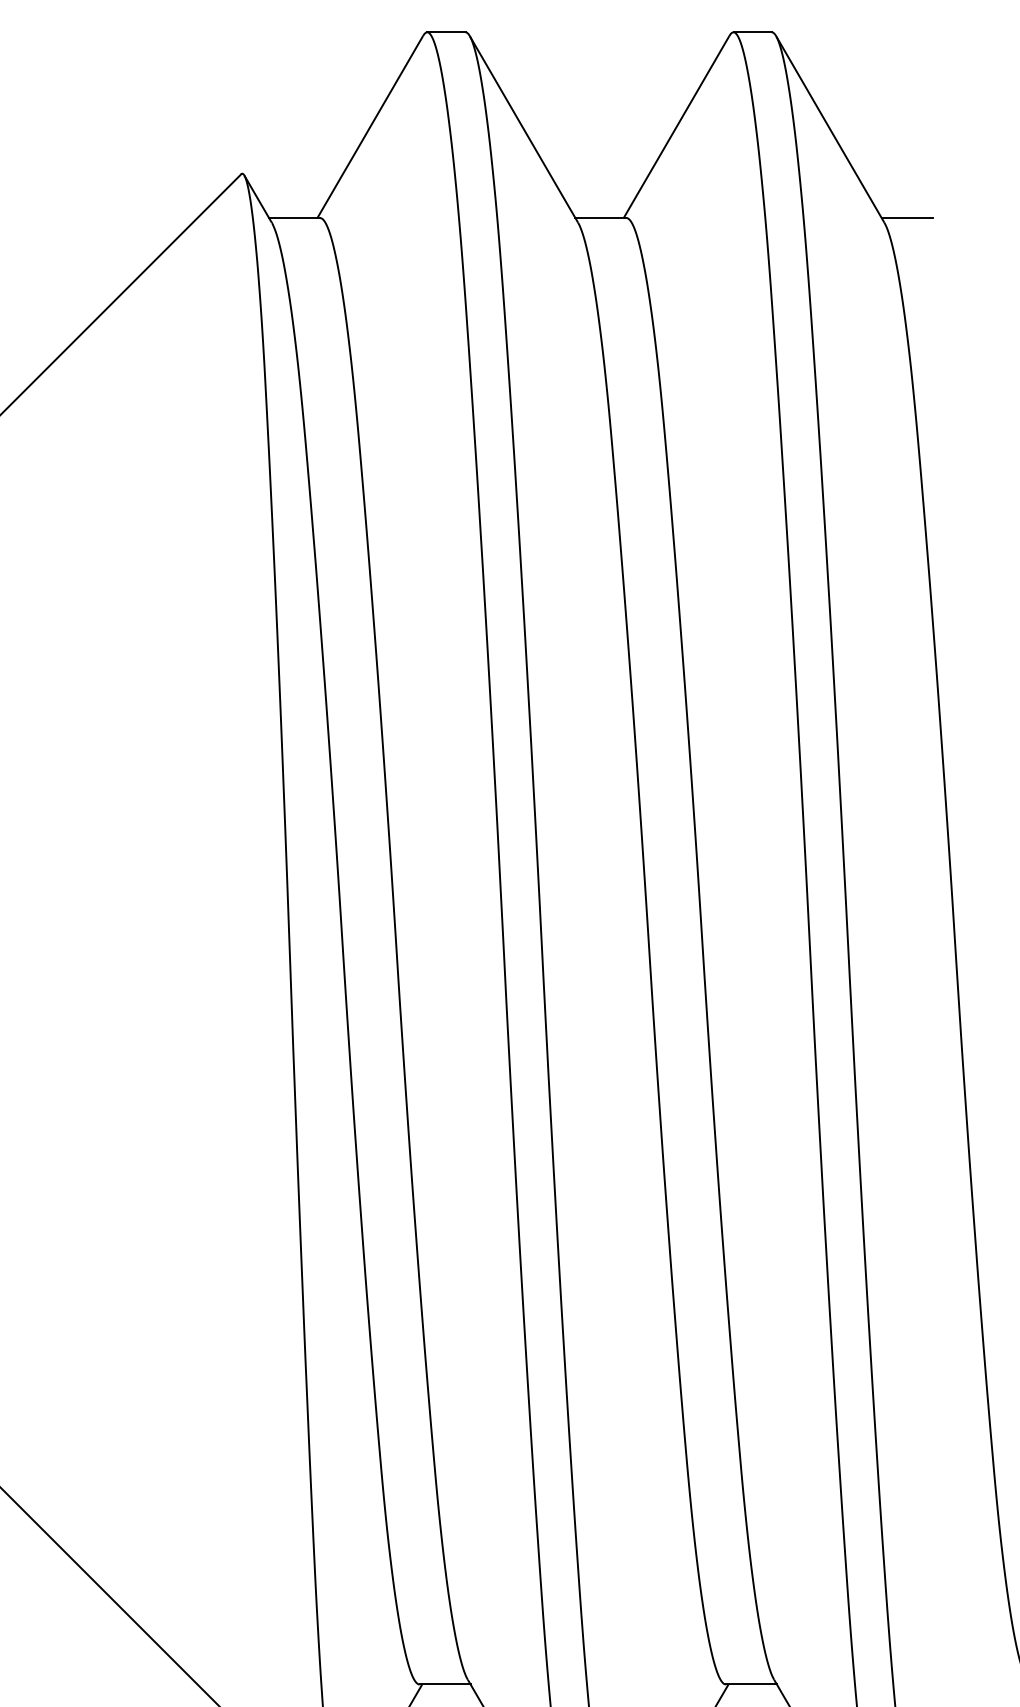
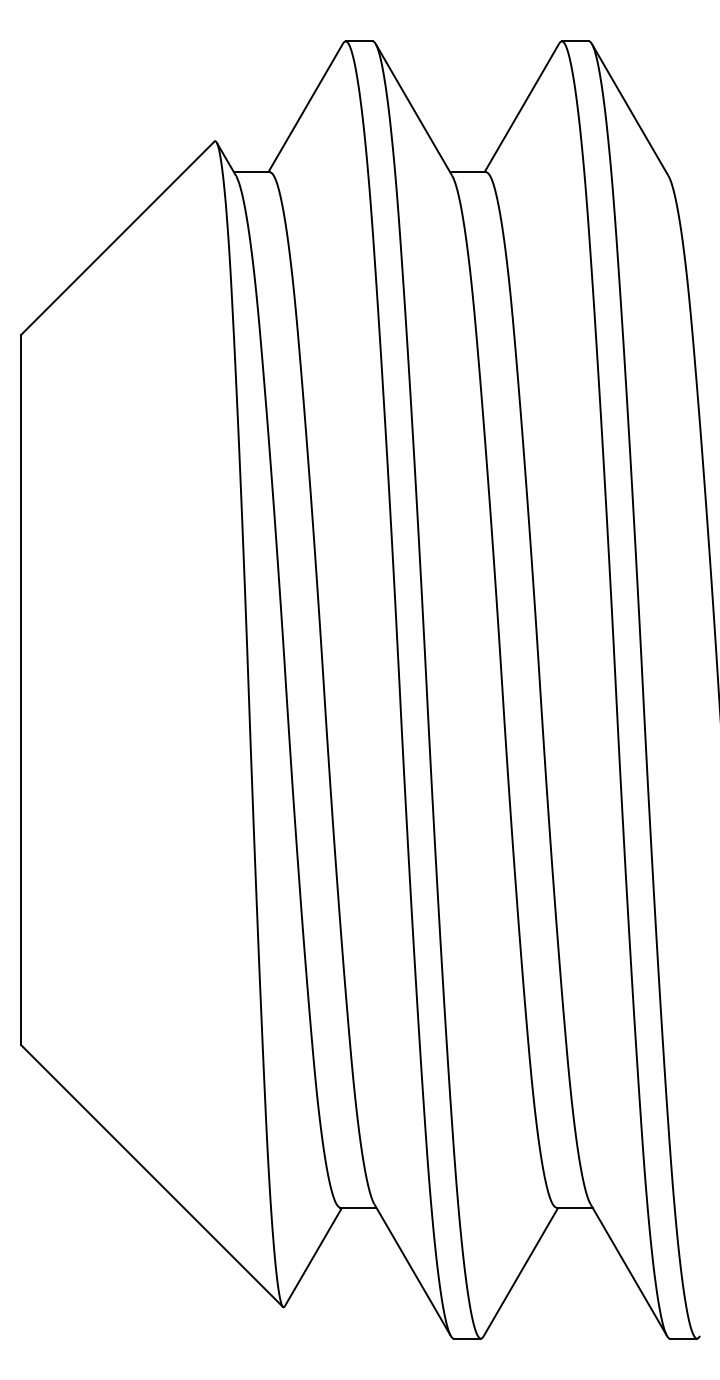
line: (907, 218) -> (684, 172), removed

